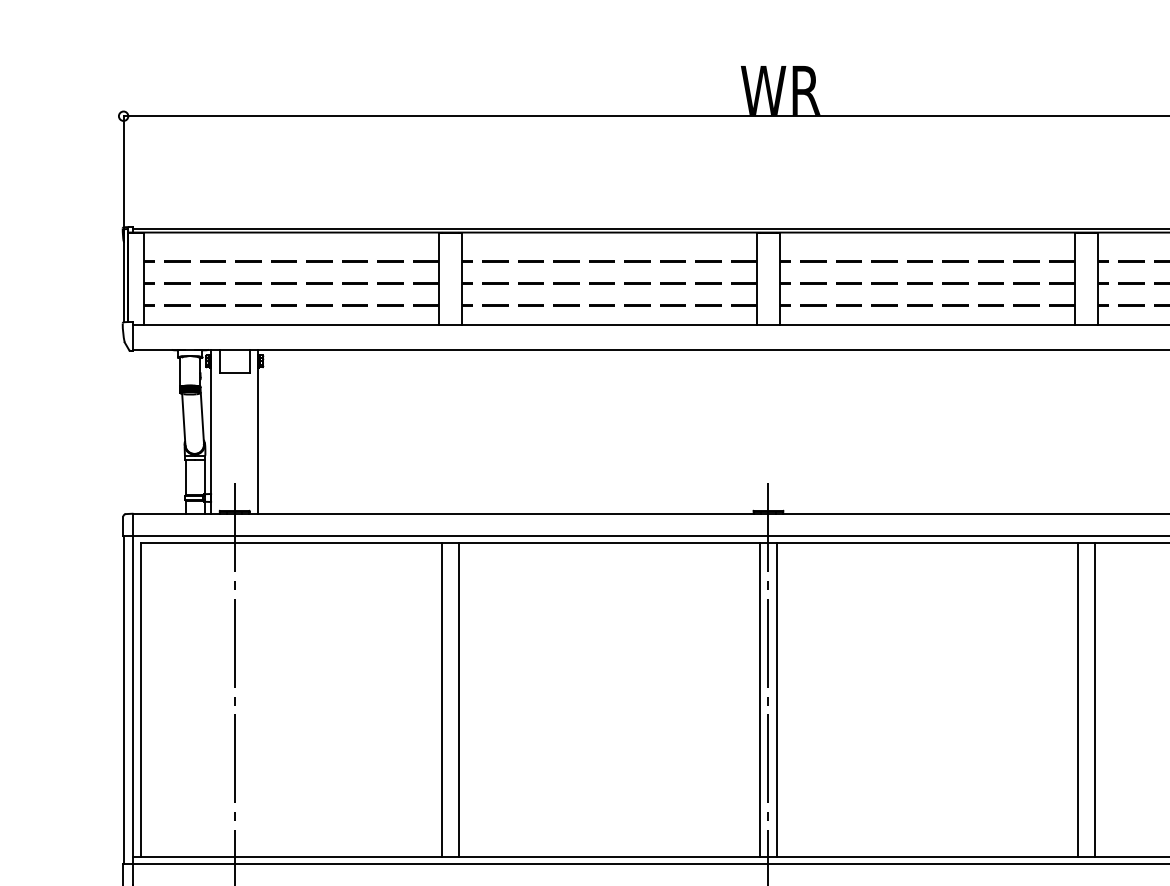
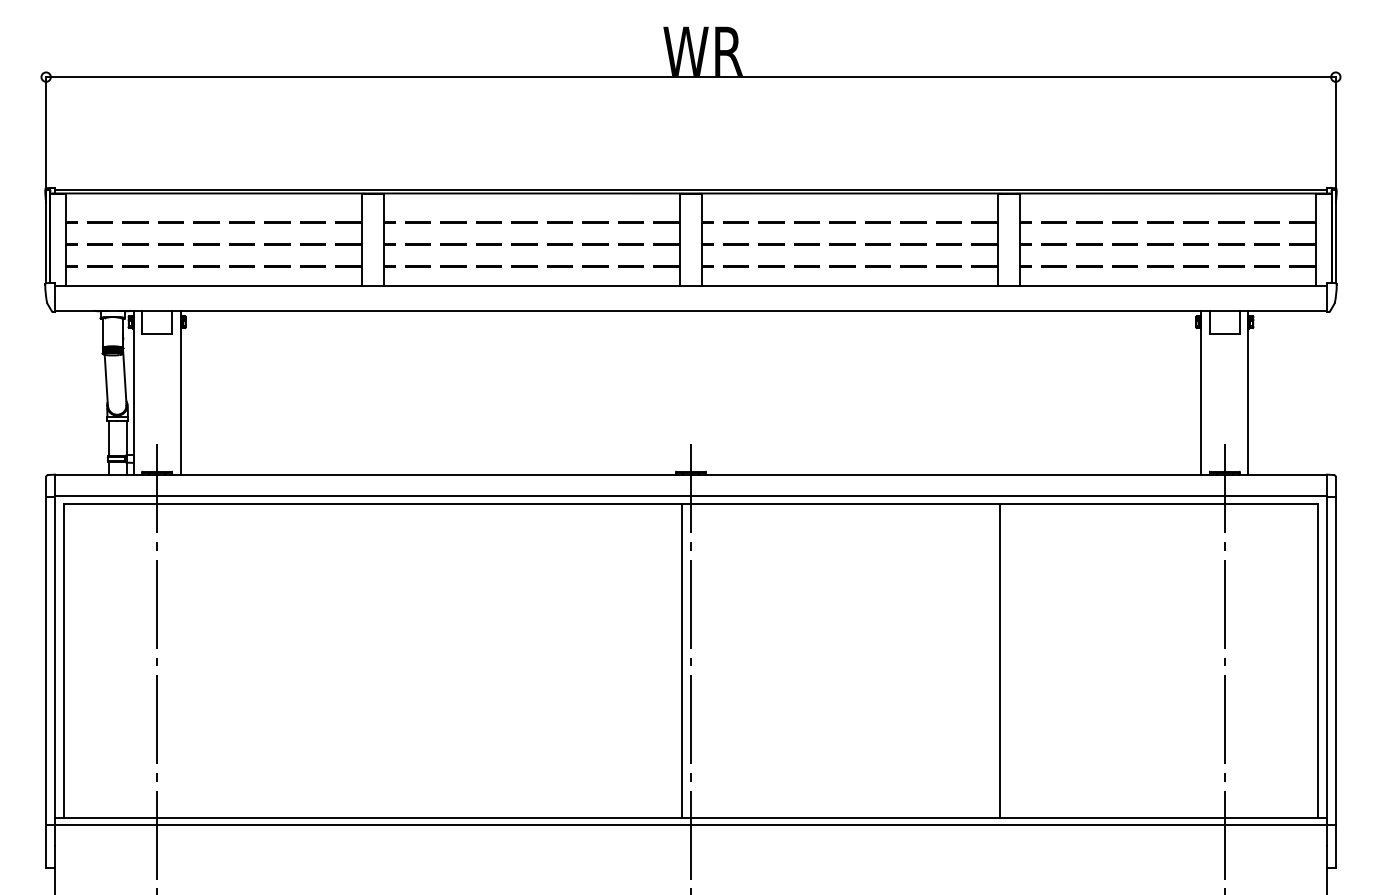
line: (441, 699) -> (364, 660), removed
line: (458, 699) -> (381, 660), removed
line: (776, 699) -> (699, 660), removed
line: (1094, 699) -> (1017, 660), removed

